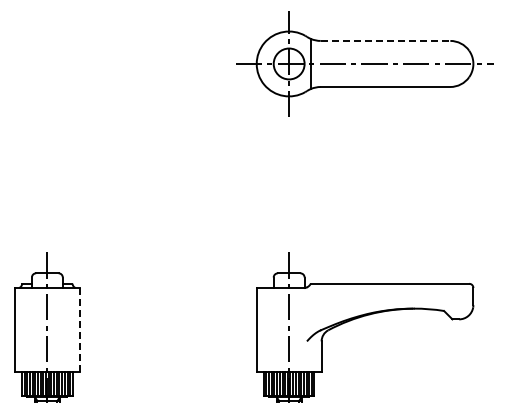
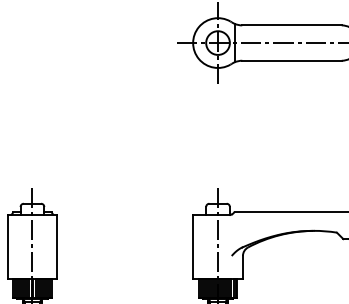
line: (385, 40) -> (291, 25), dashed -> solid
line: (79, 329) -> (57, 246), dashed -> solid

